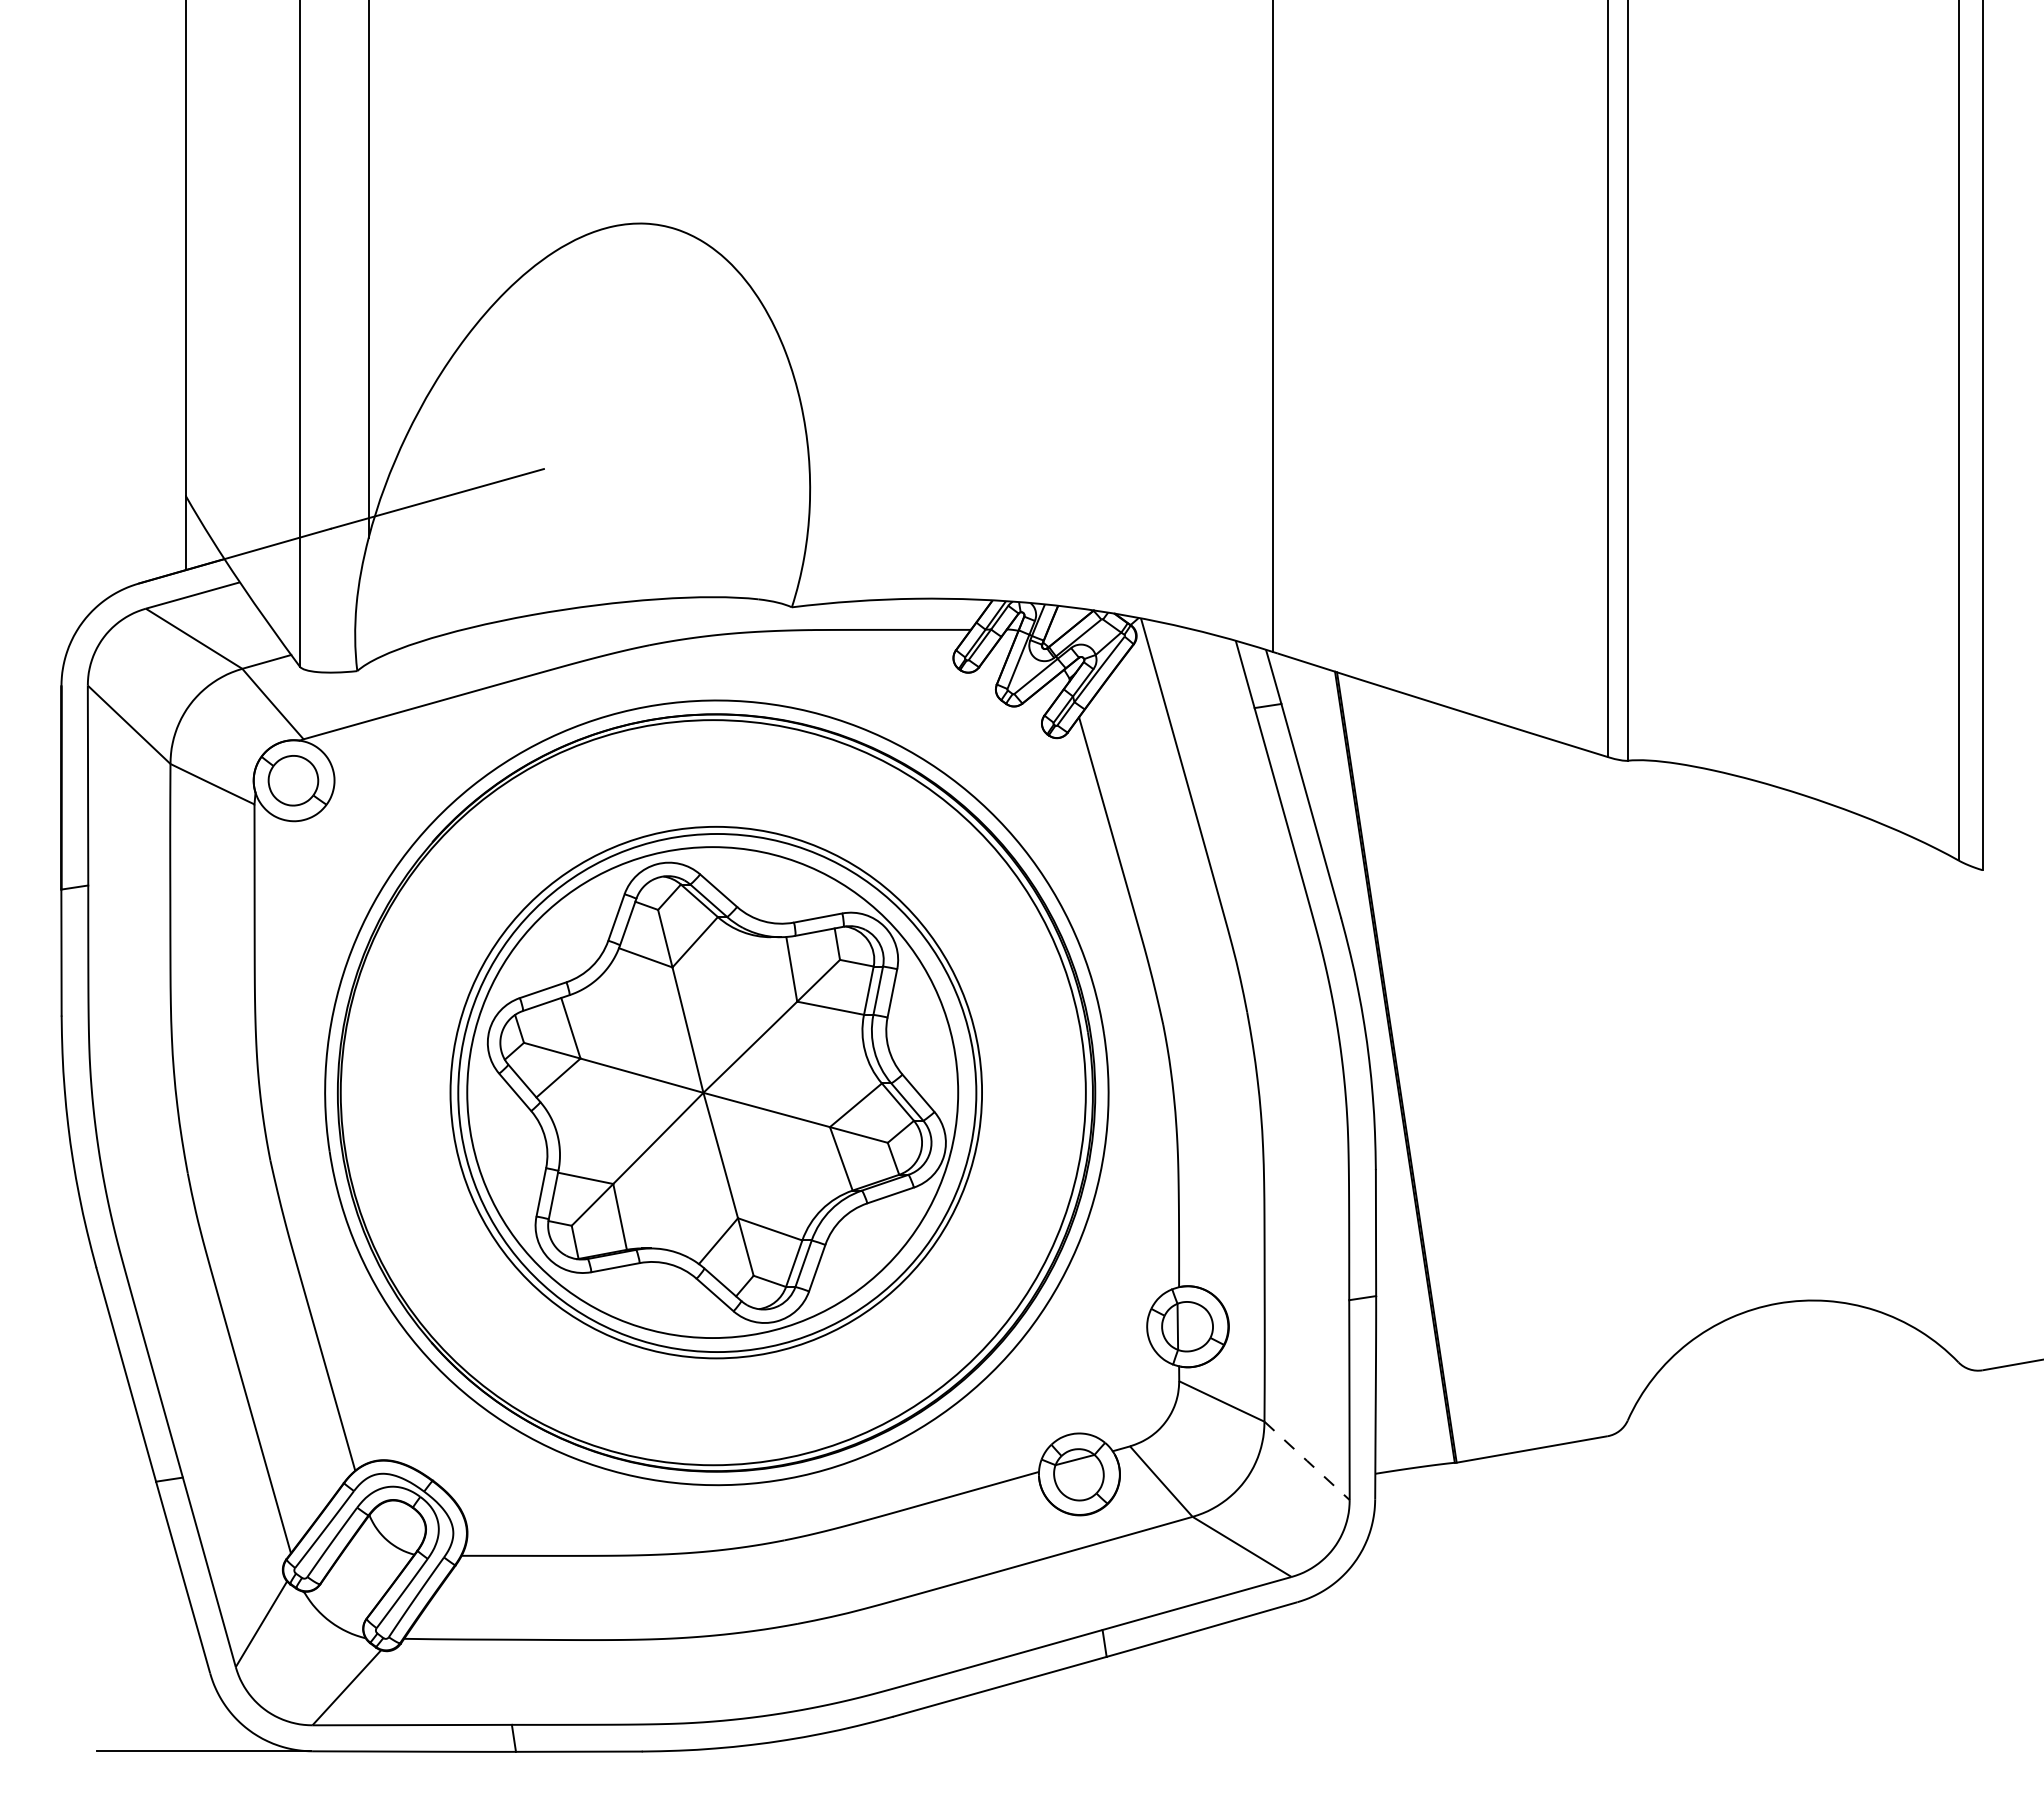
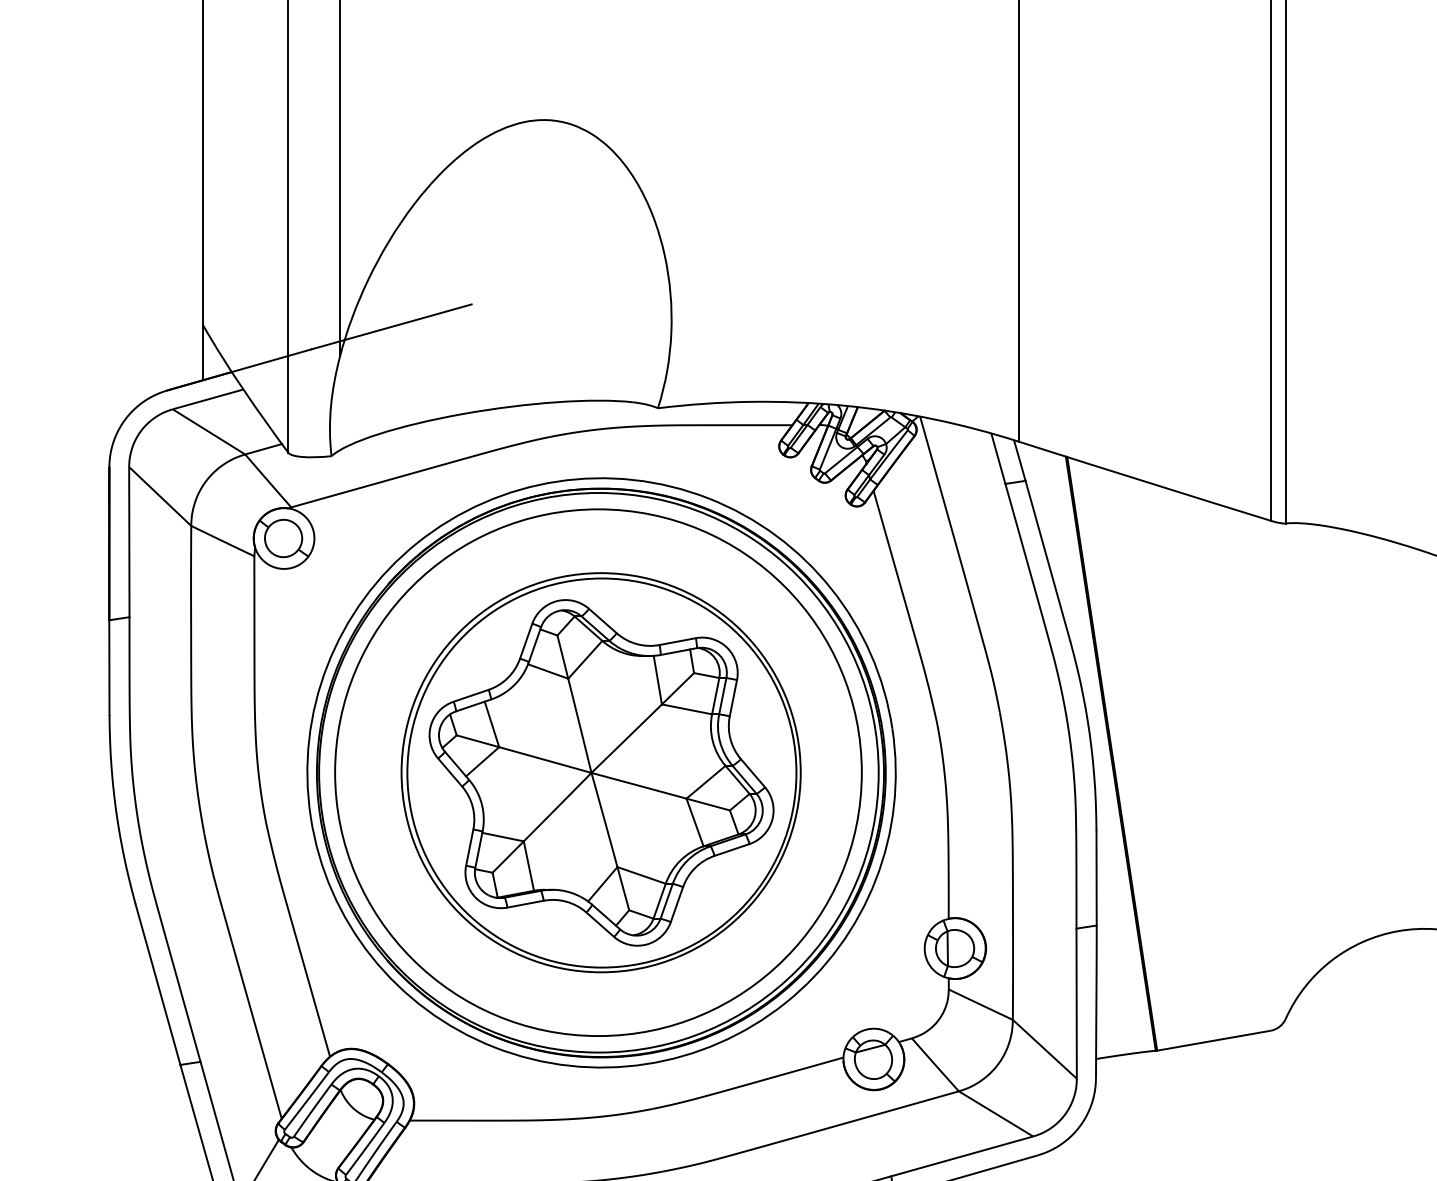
circle: (712, 1092) -> (598, 772), size x1.43
line: (1307, 1460) -> (1045, 1049), dashed -> solid

